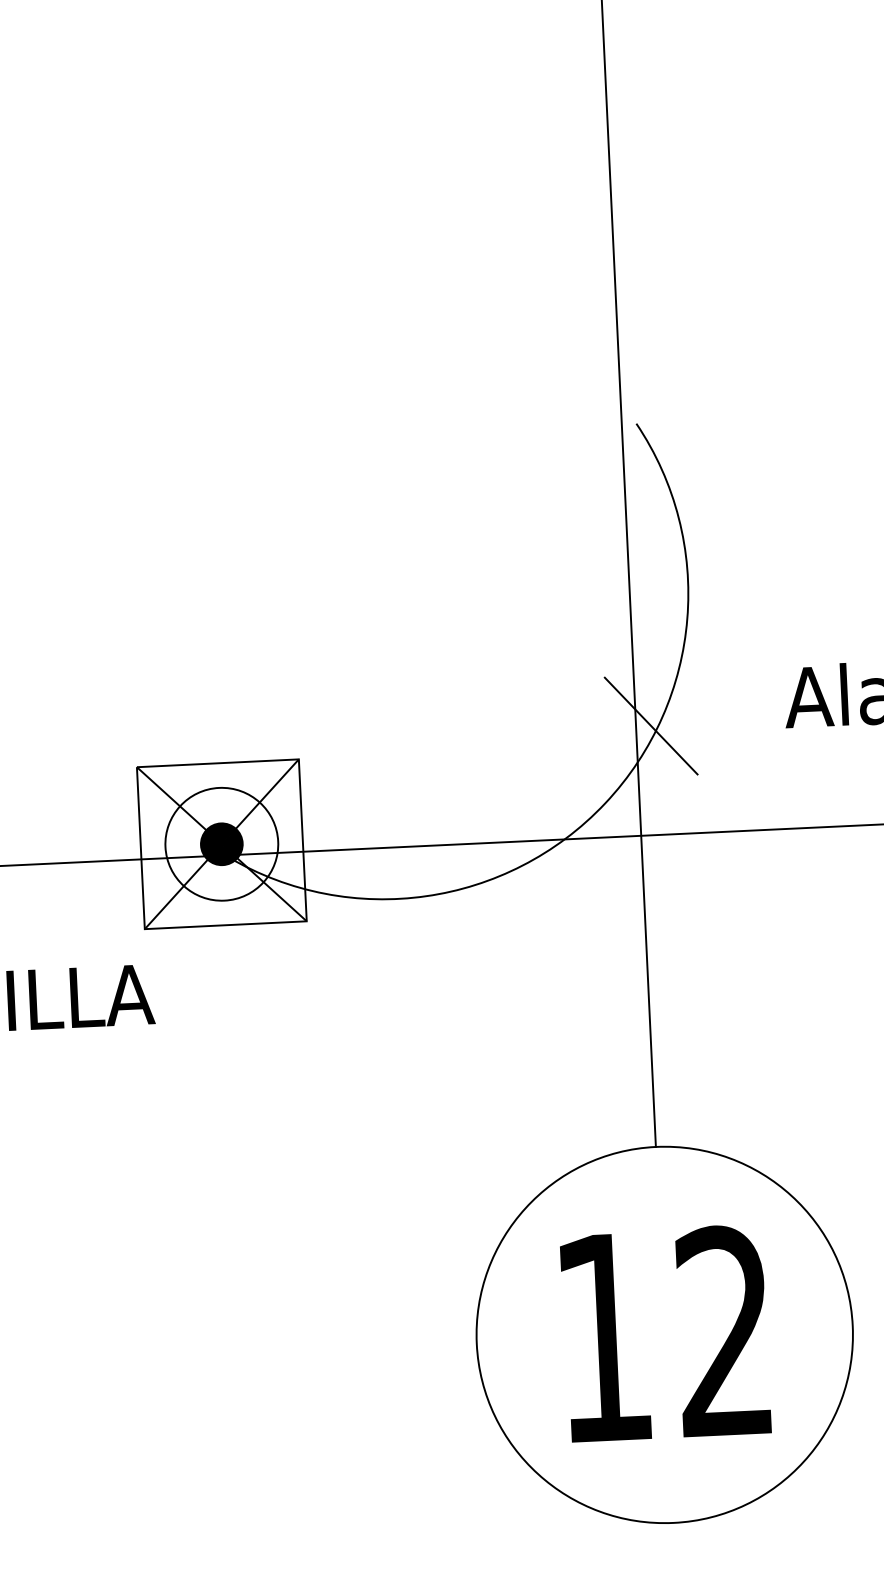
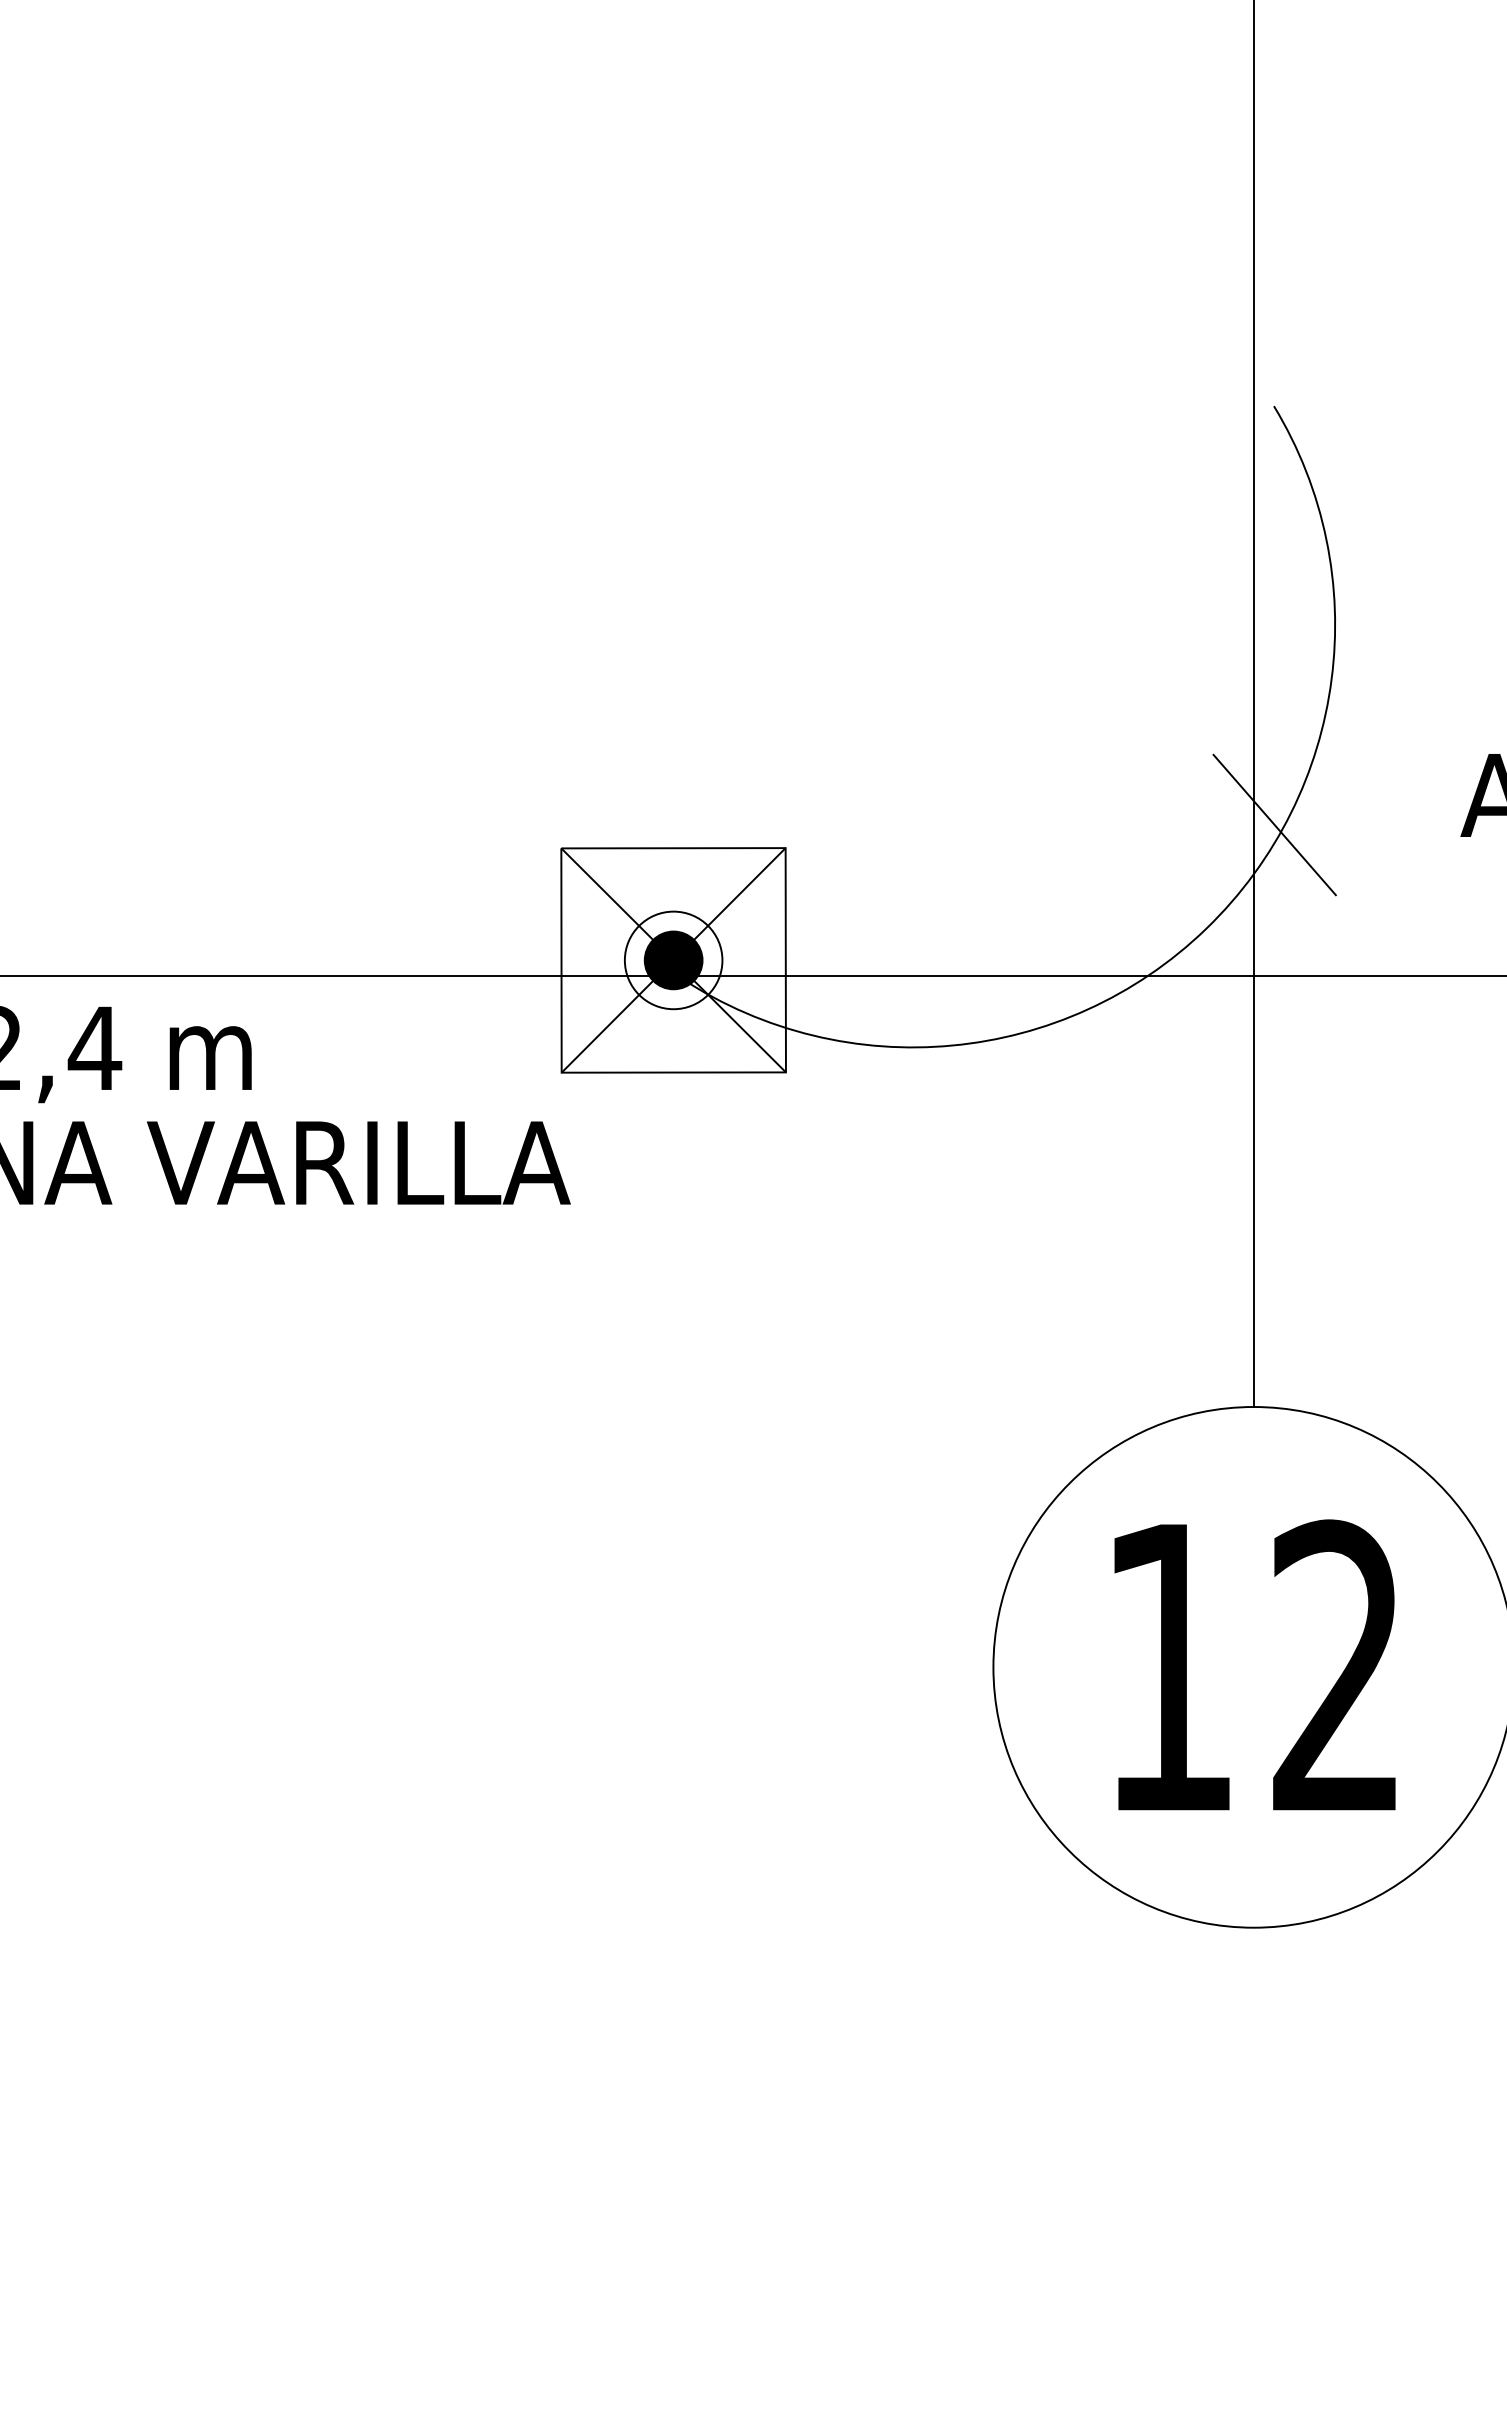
circle: (221, 844) -> (673, 960), size x0.62

